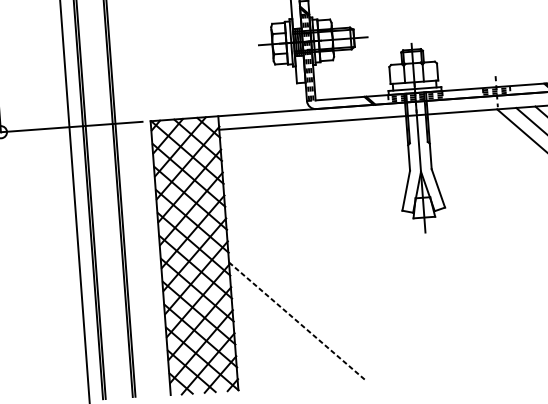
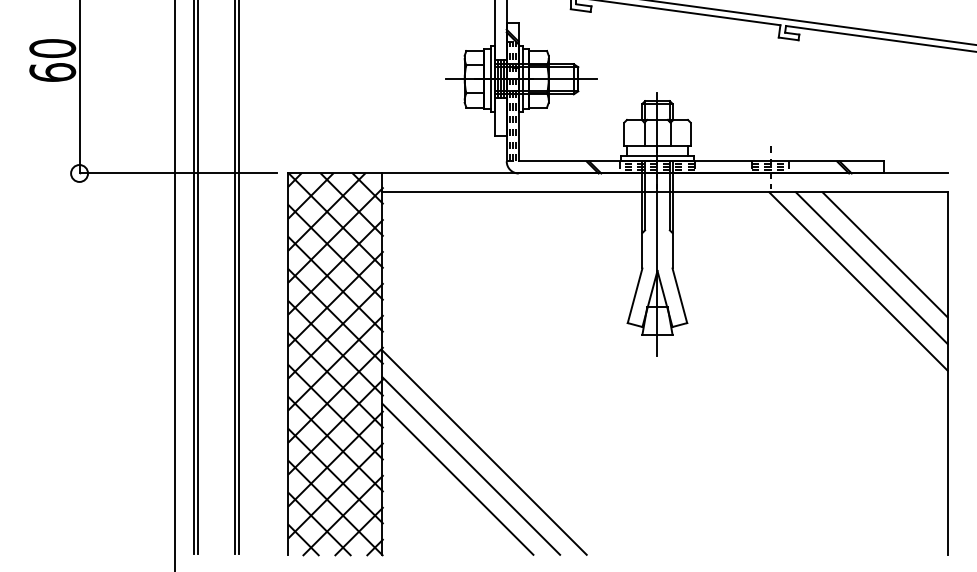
line: (306, 311) -> (484, 452), added
line: (297, 321) -> (471, 465), dashed -> solid
line: (288, 331) -> (457, 478), added

